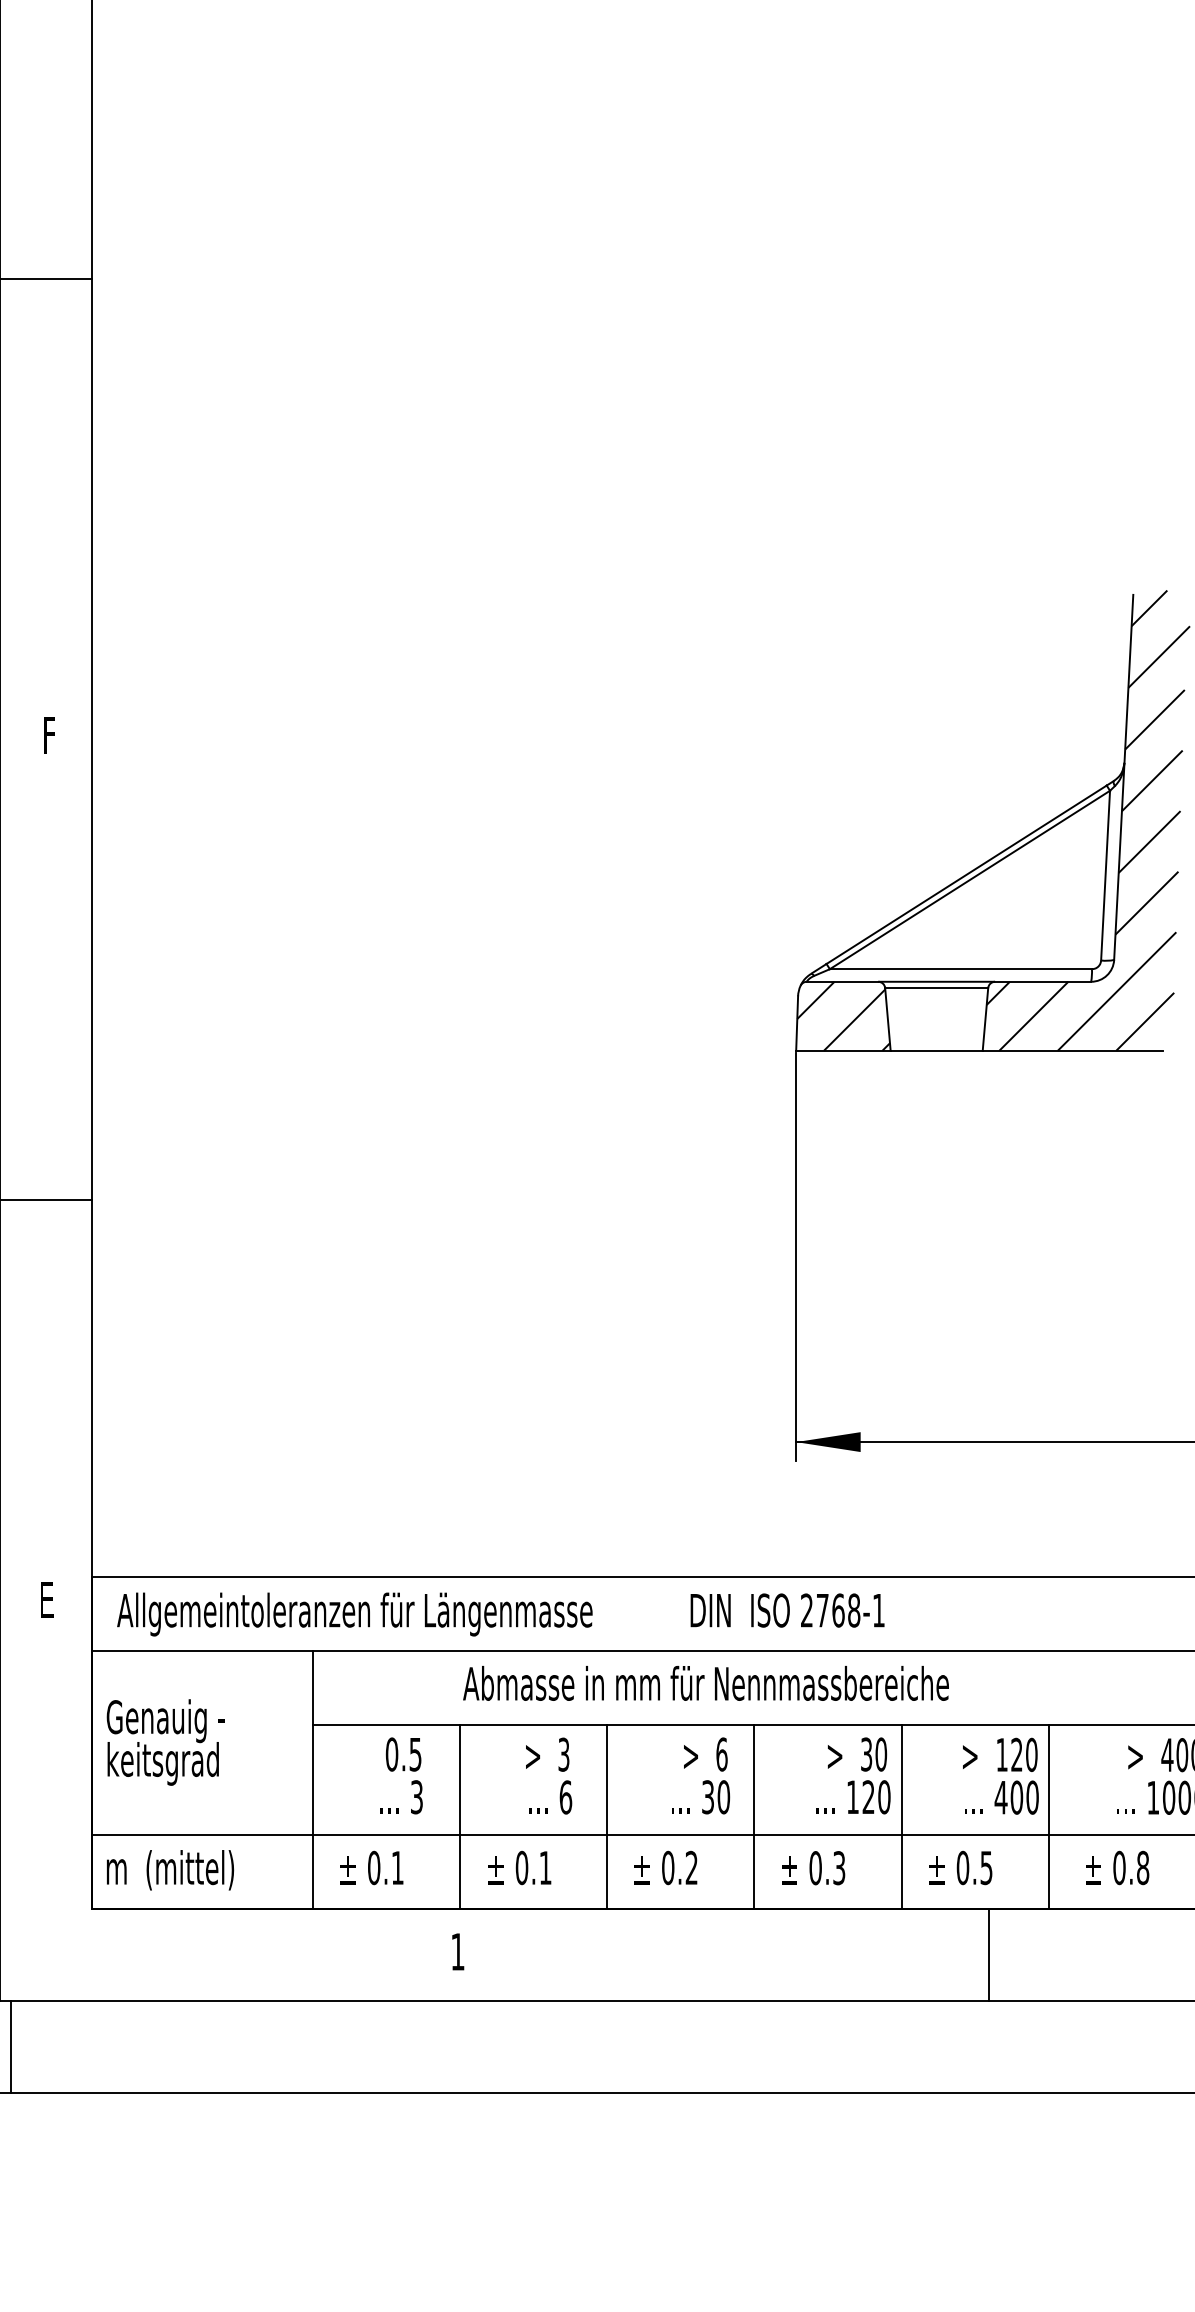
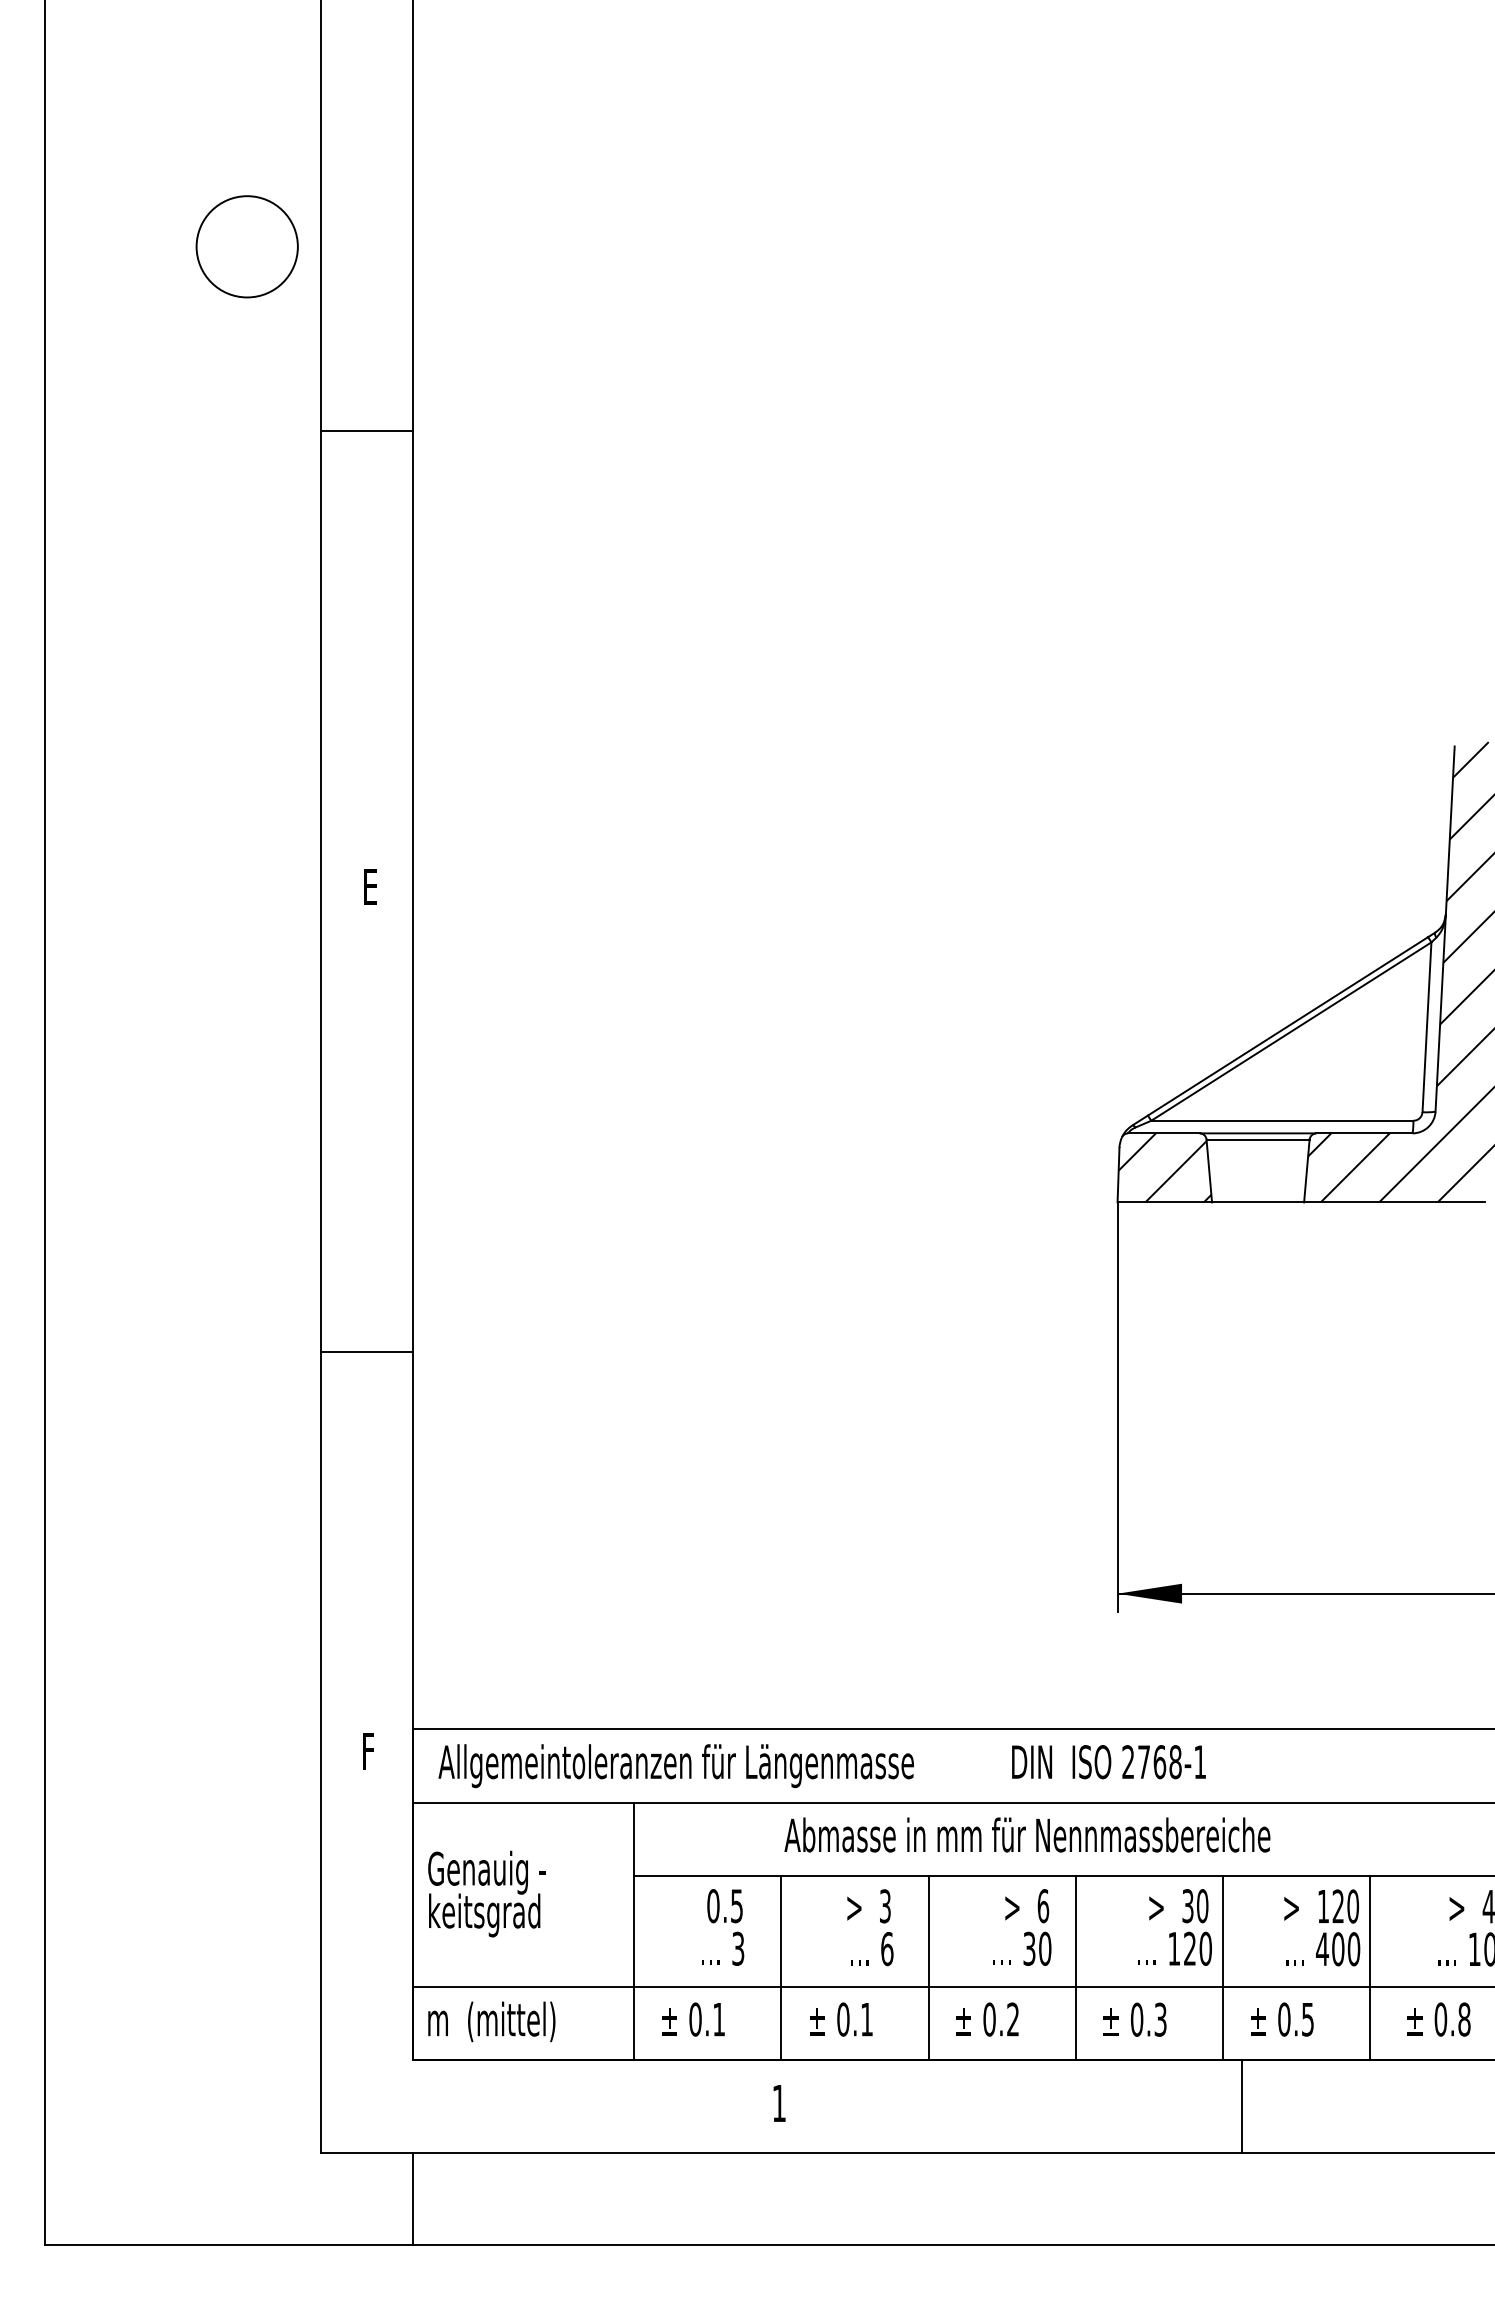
text: (49, 734) -> (370, 886), F -> E
text: (47, 1599) -> (368, 1751), E -> F
line: (989, 1954) -> (1241, 2106), moved
line: (10, 2046) -> (412, 2198), moved

